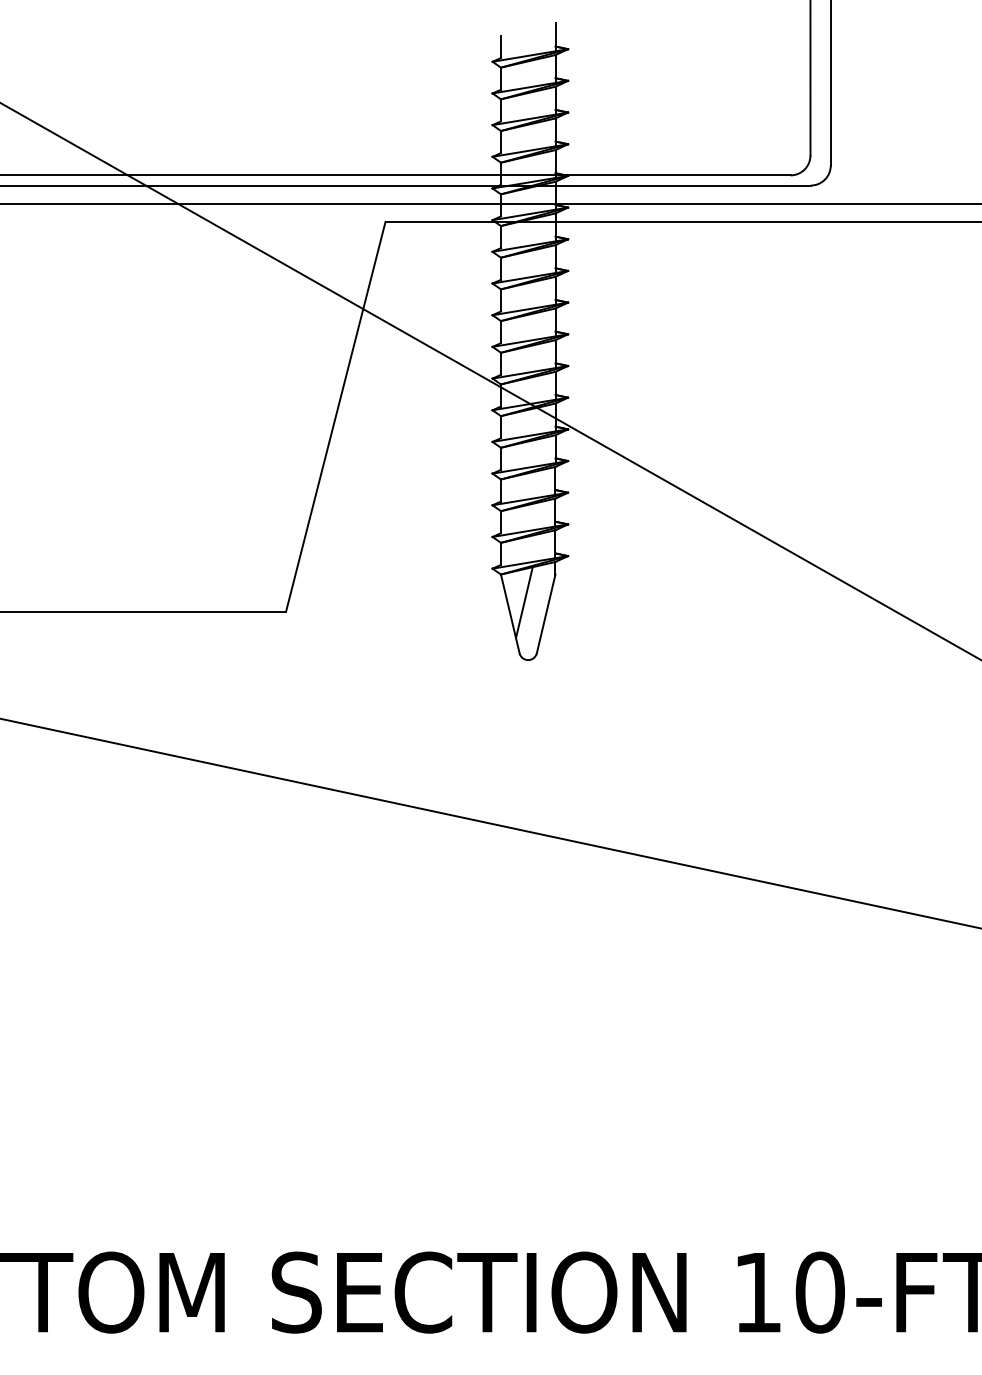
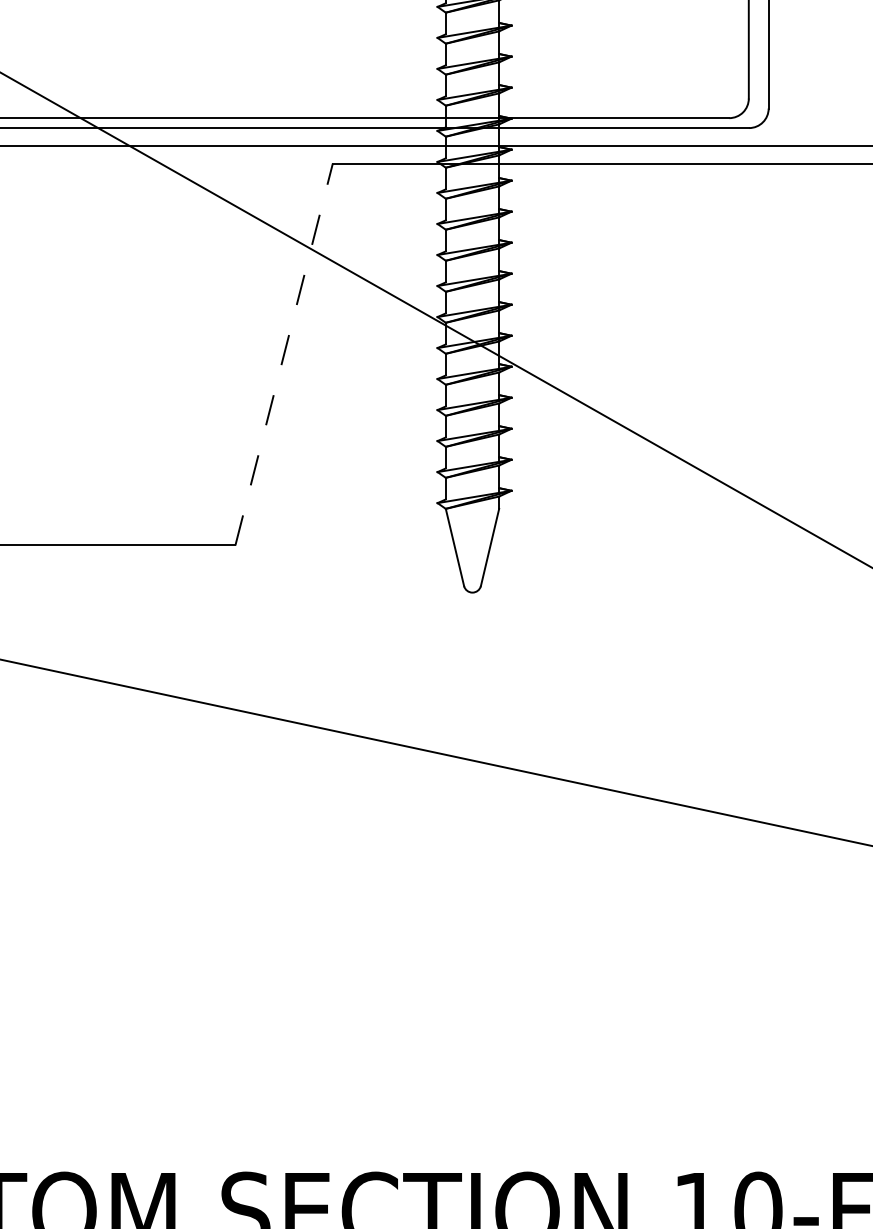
line: (335, 416) -> (283, 354), solid -> dashed
line: (524, 602) -> (468, 536), removed

